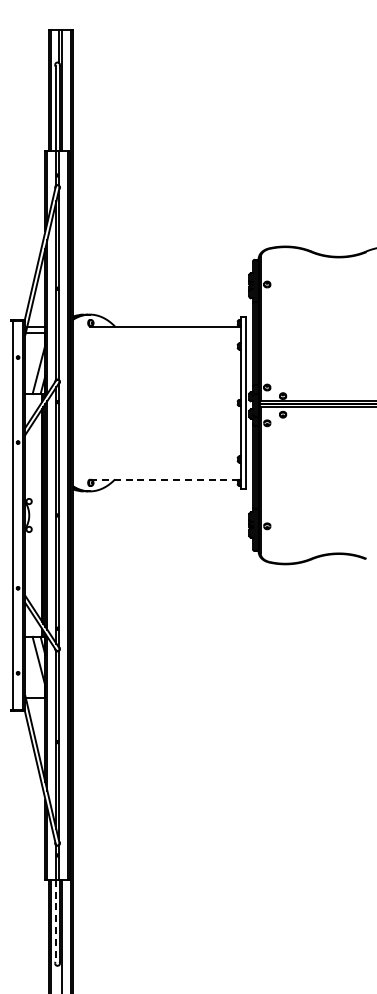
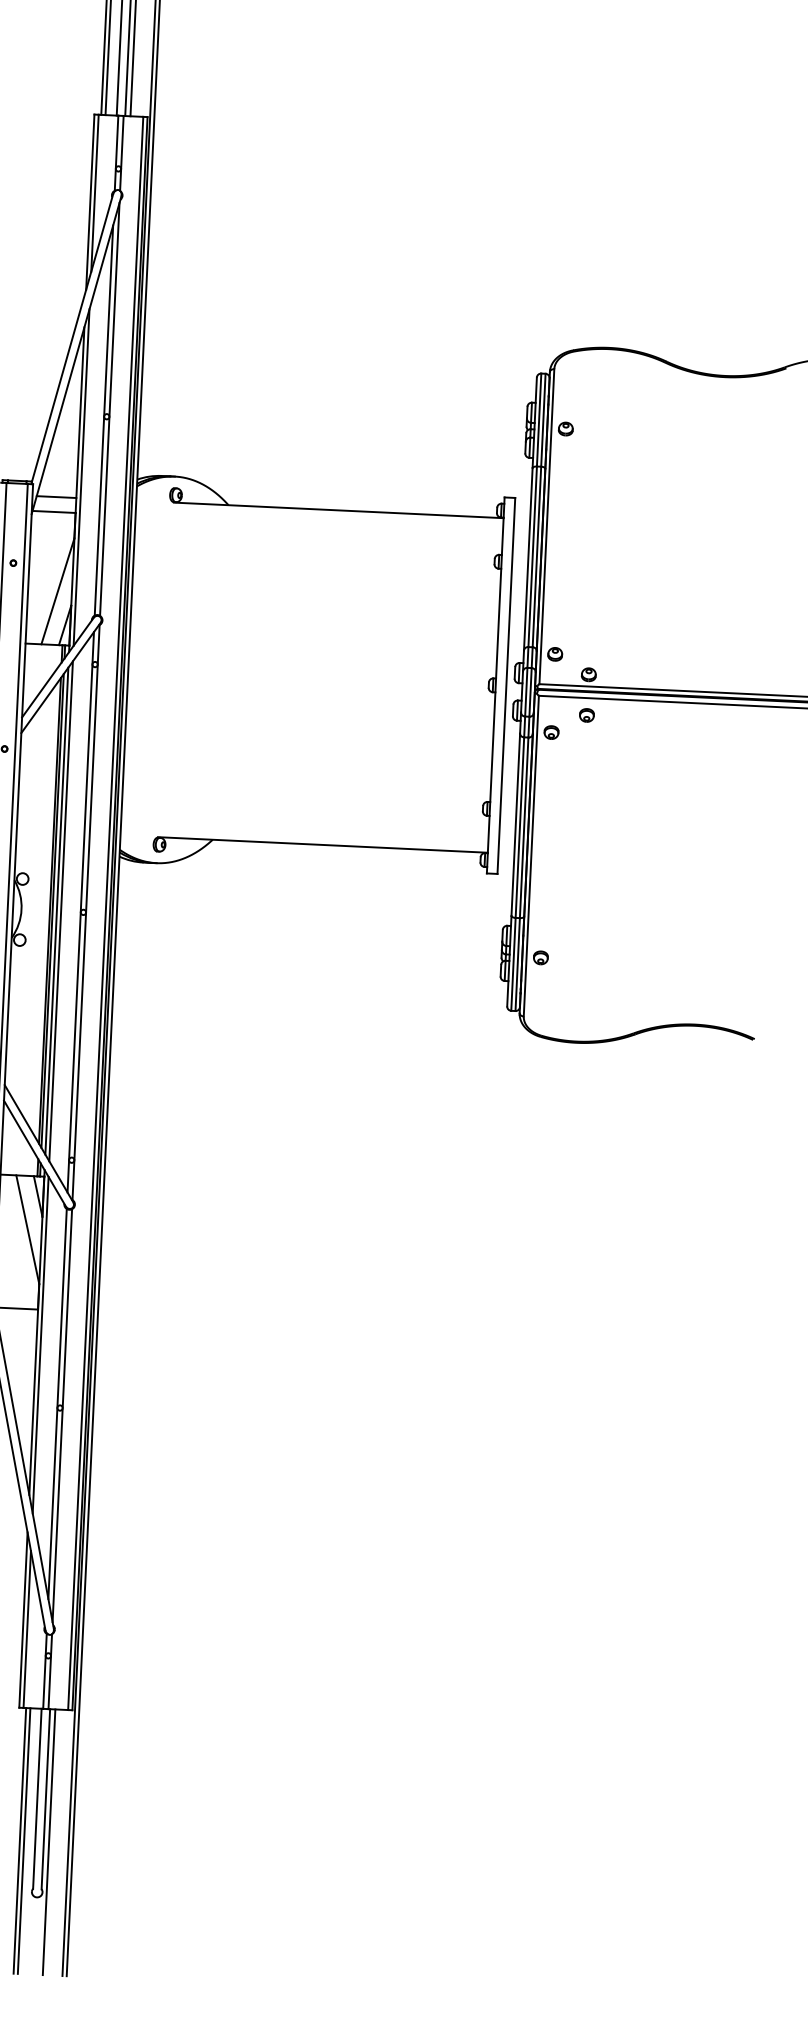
line: (165, 479) -> (323, 844), dashed -> solid
line: (55, 921) -> (37, 1800), dashed -> solid

